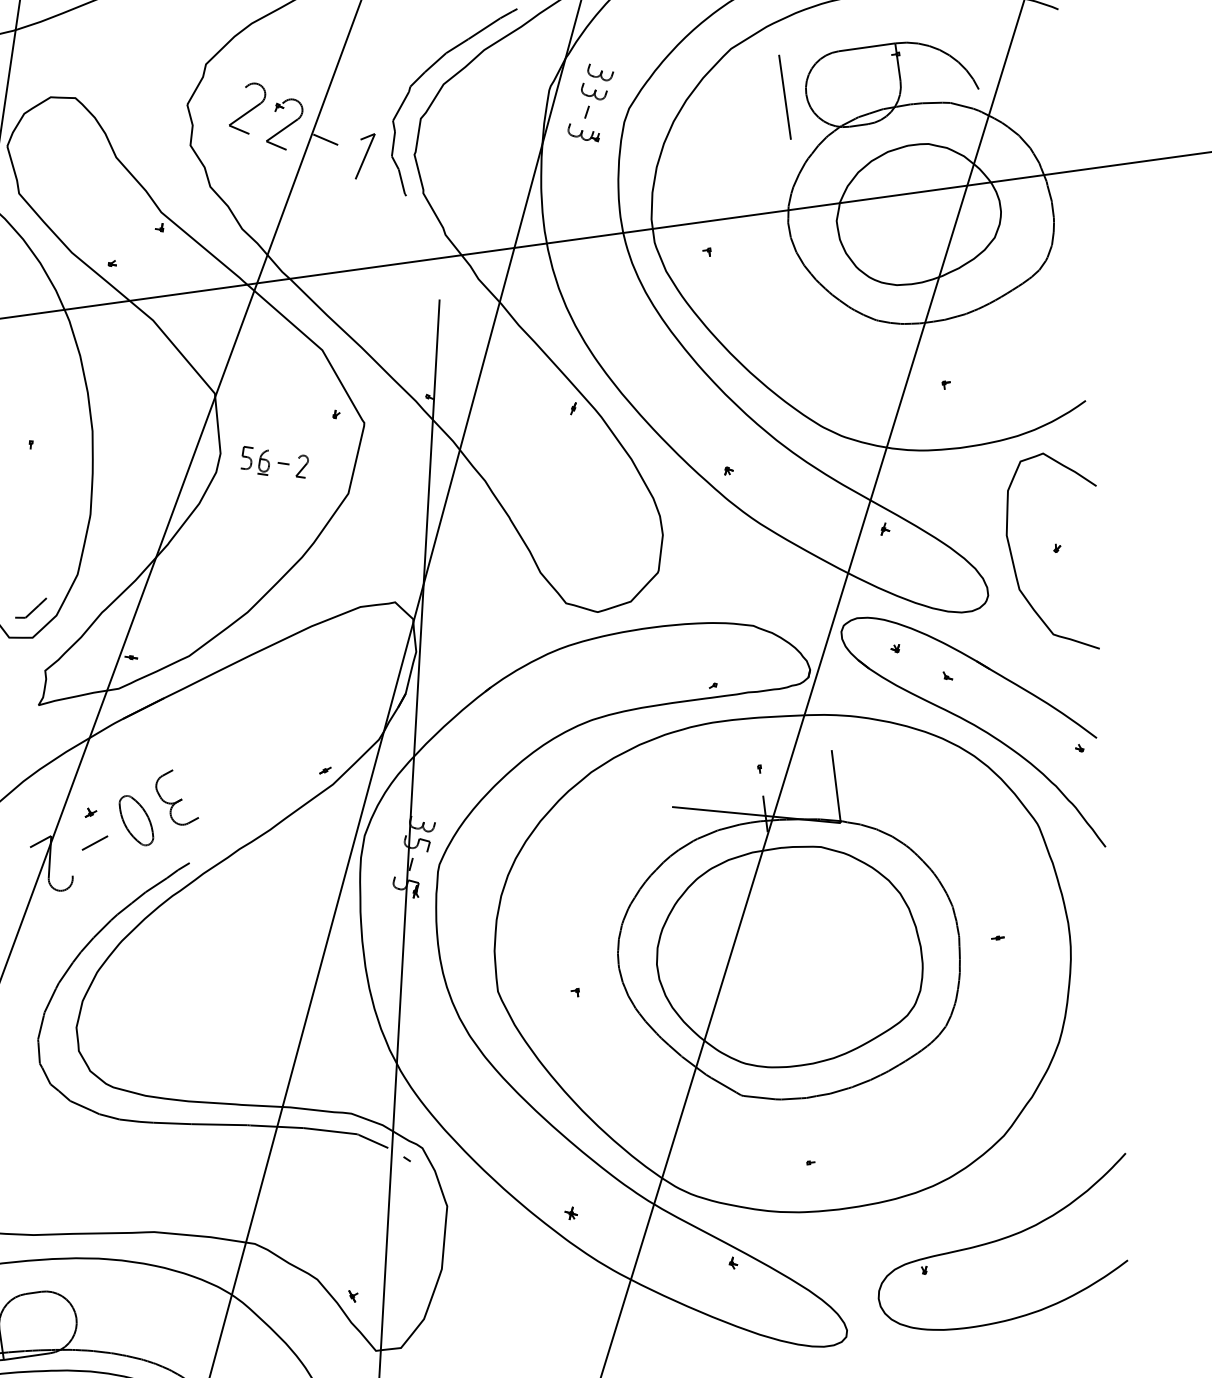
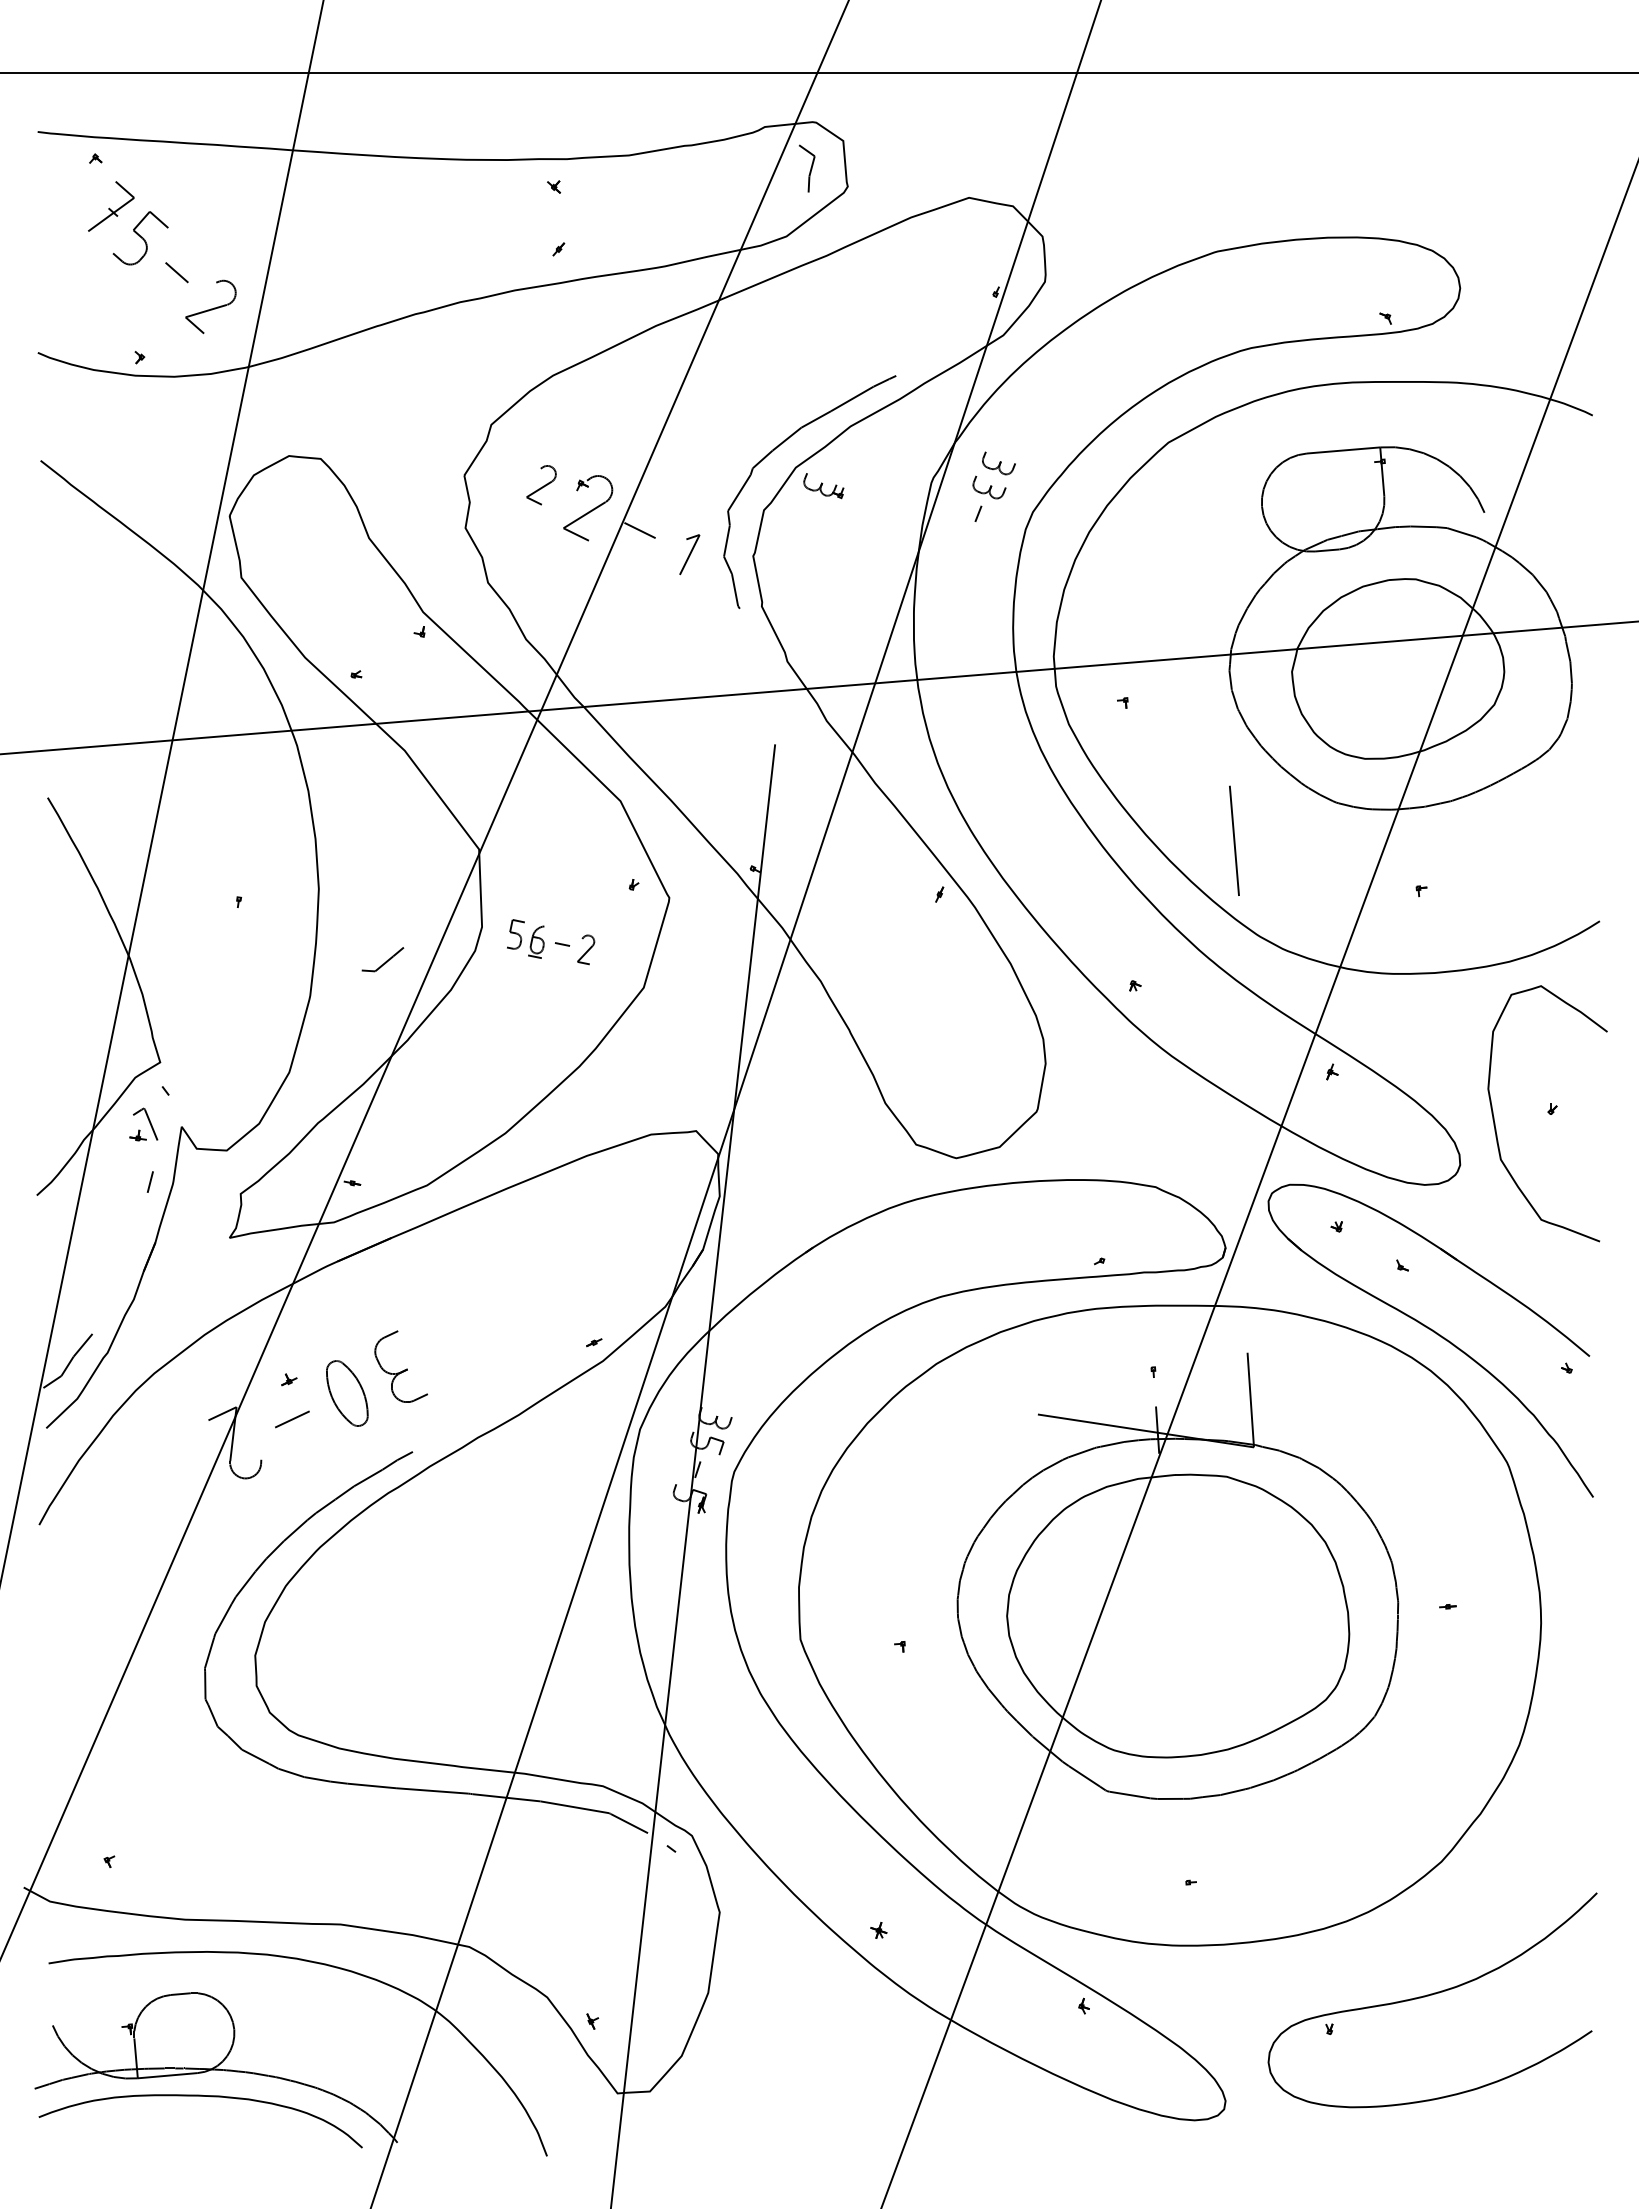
line: (785, 96) -> (1234, 840), moved
part: (247, 109) -> (541, 485), size x0.6
part: (583, 133) -> (823, 486), moved
part: (365, 156) -> (689, 554), size x0.7
part: (30, 608) -> (382, 959), moved

